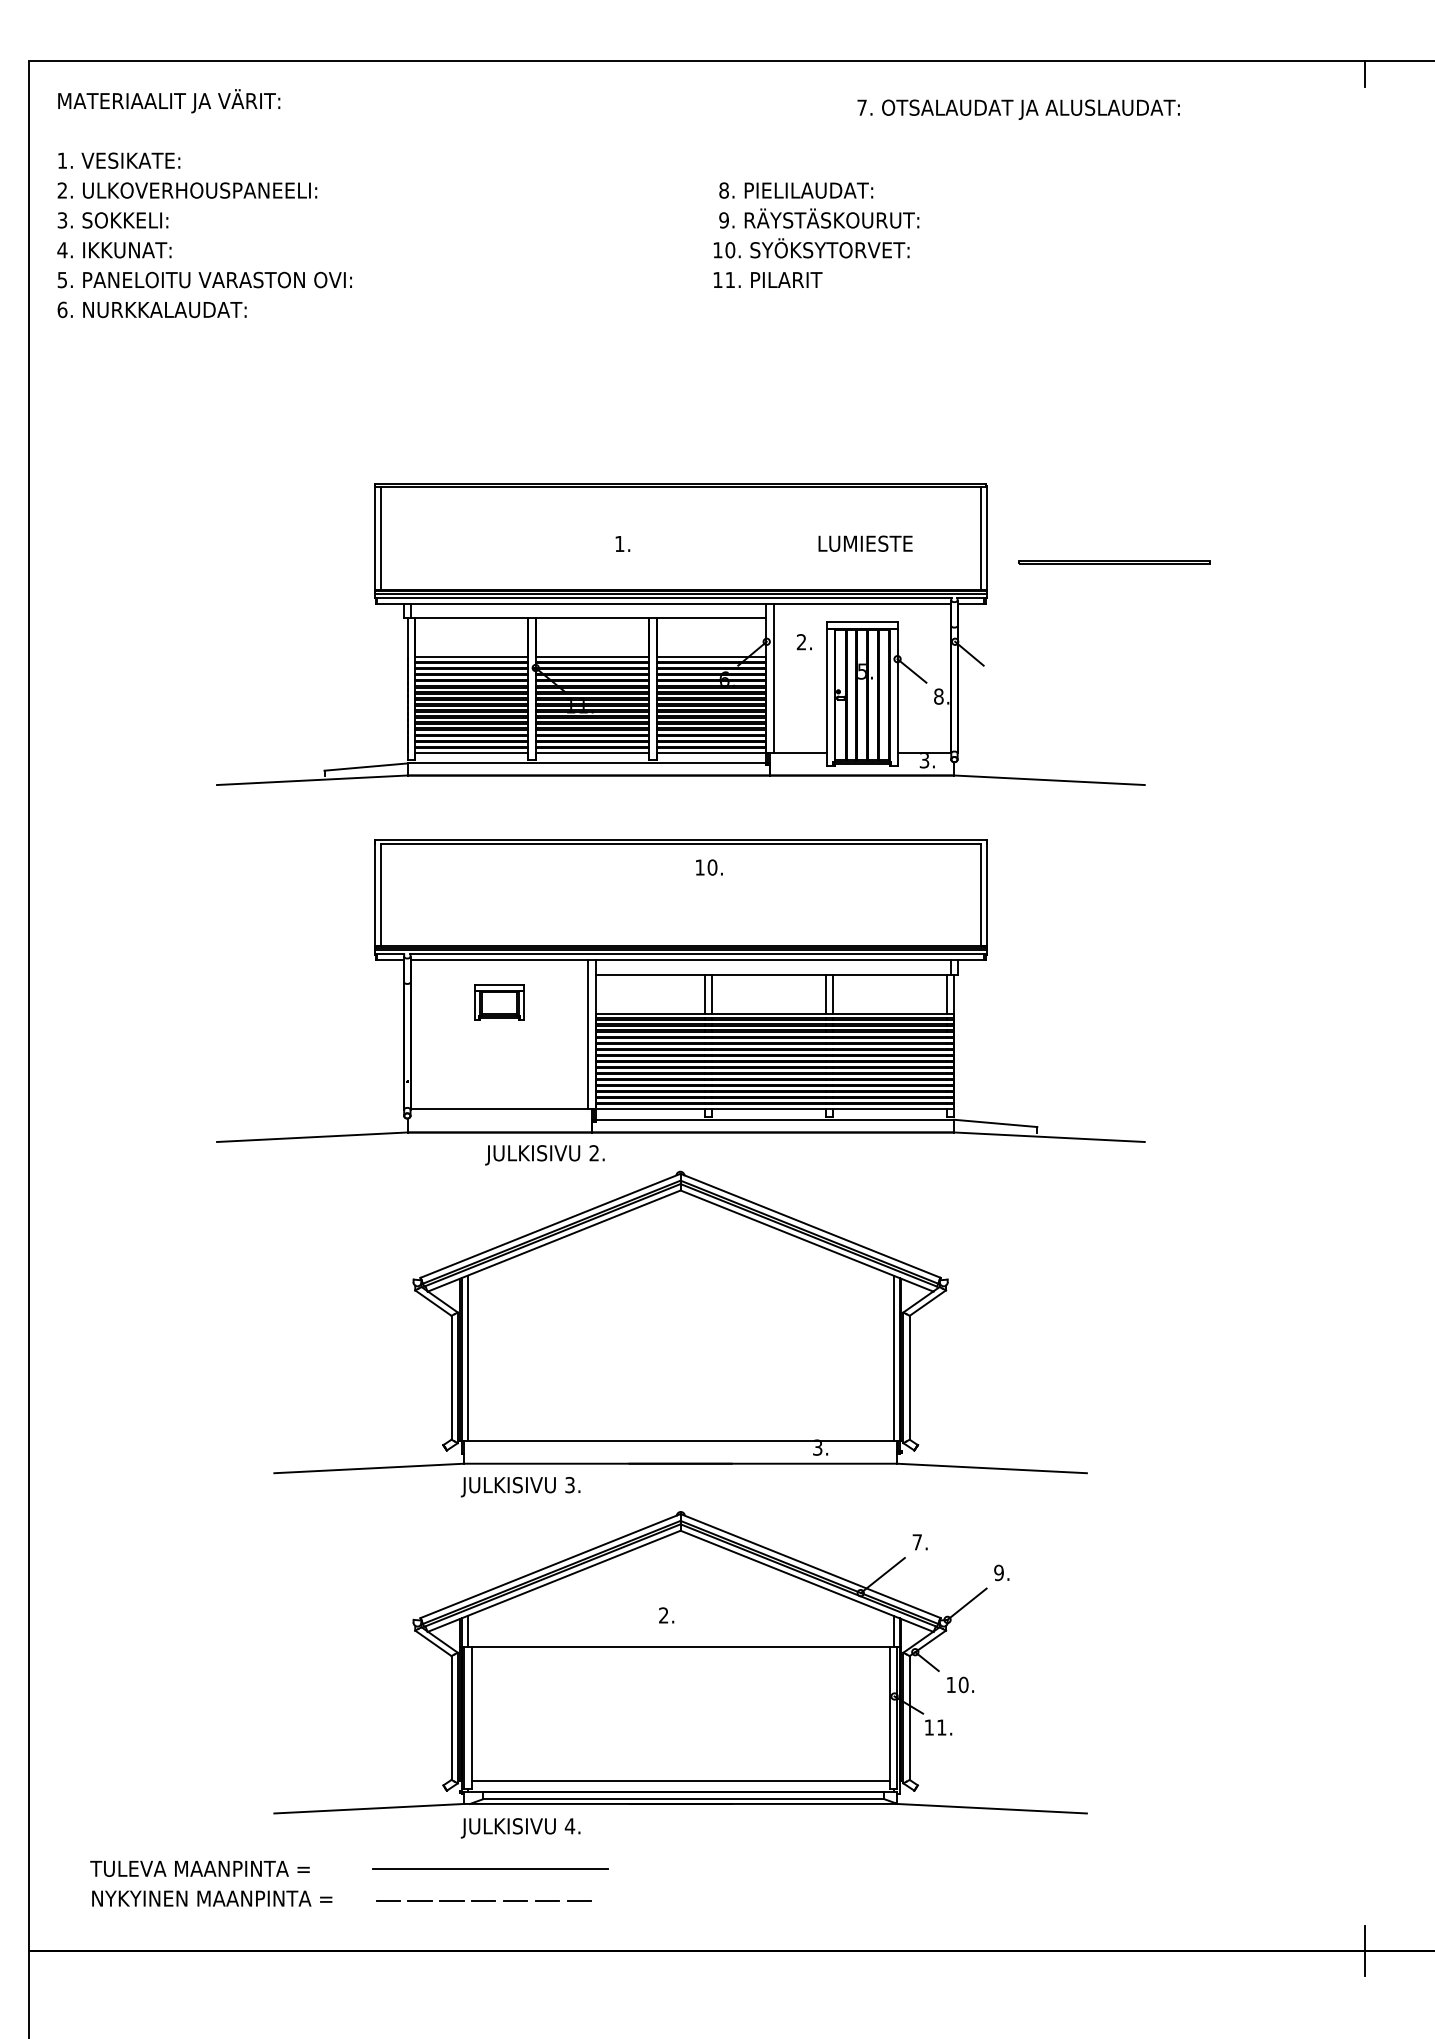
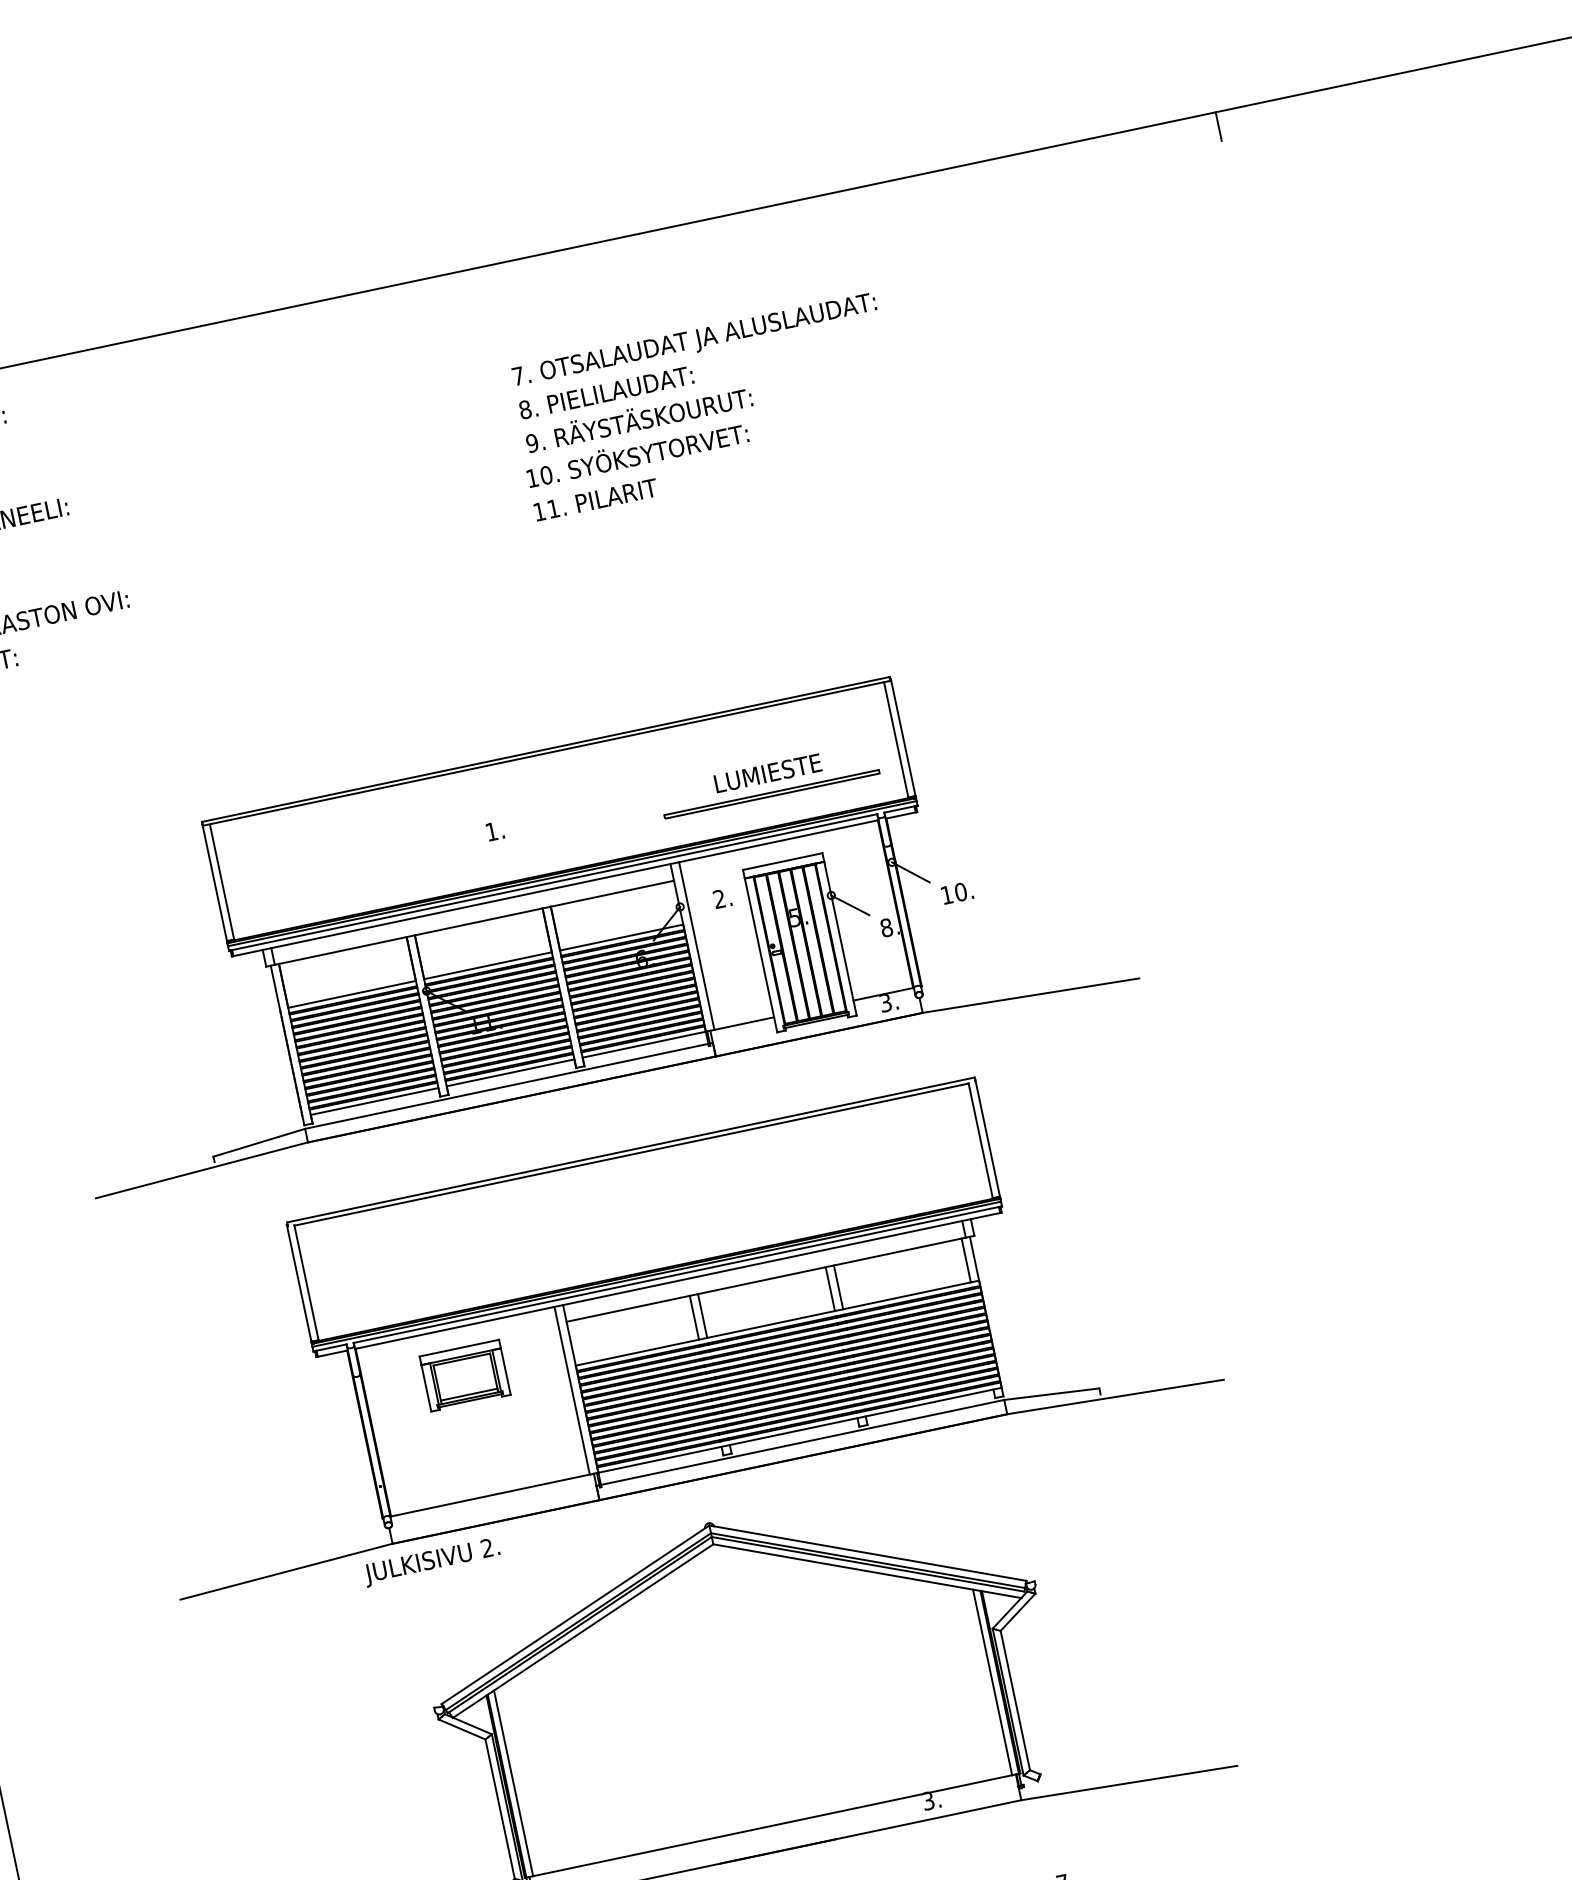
text: (1018, 109) -> (694, 341), moved
line: (1114, 561) -> (772, 793), moved
text: (709, 867) -> (957, 892), moved
part: (499, 1002) -> (465, 1375), size x1.43
text: (544, 1155) -> (431, 1562), moved

